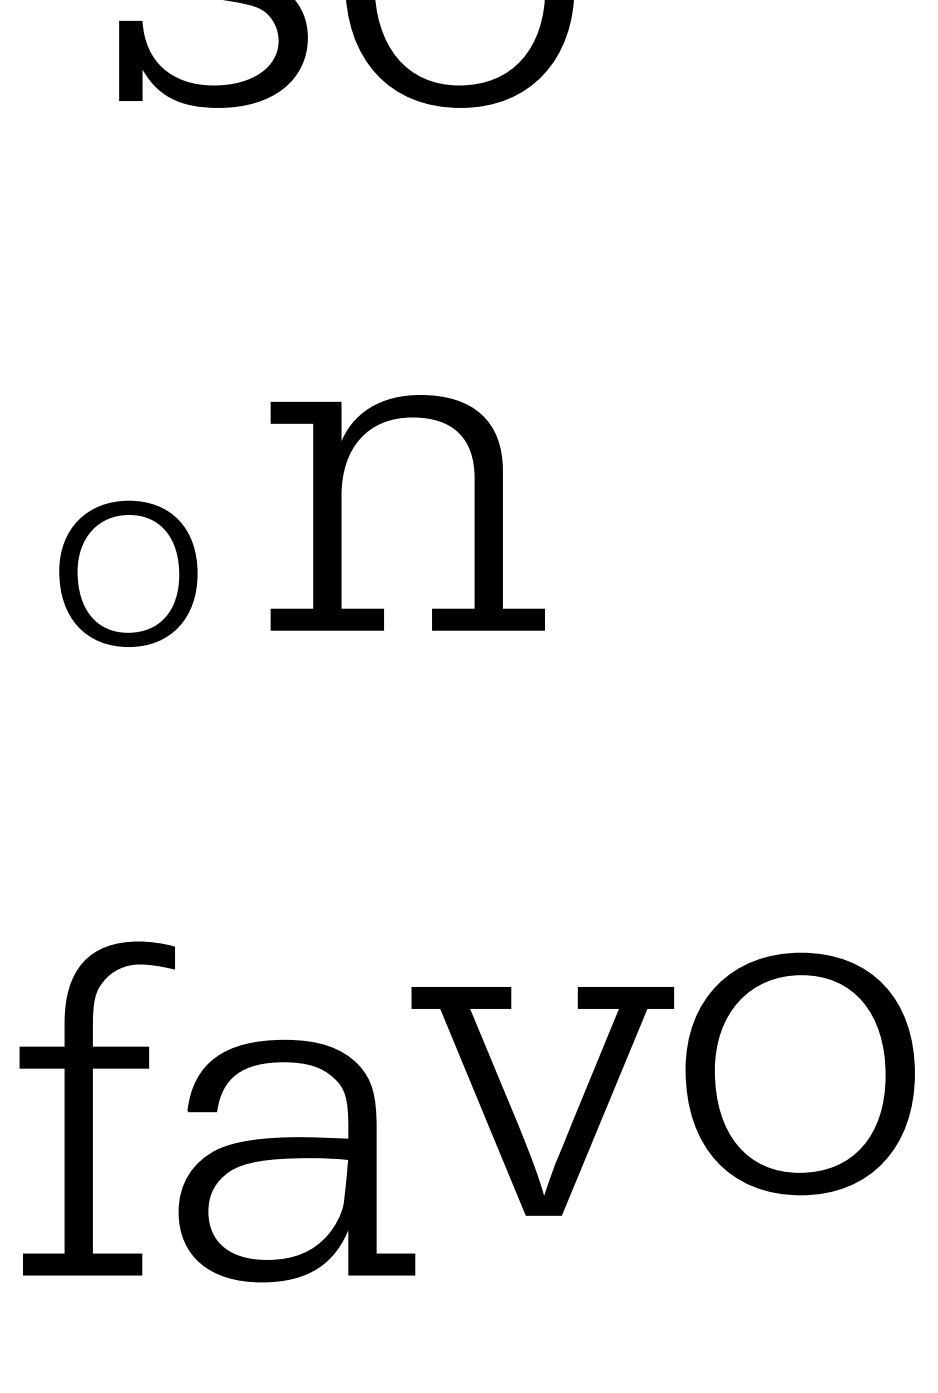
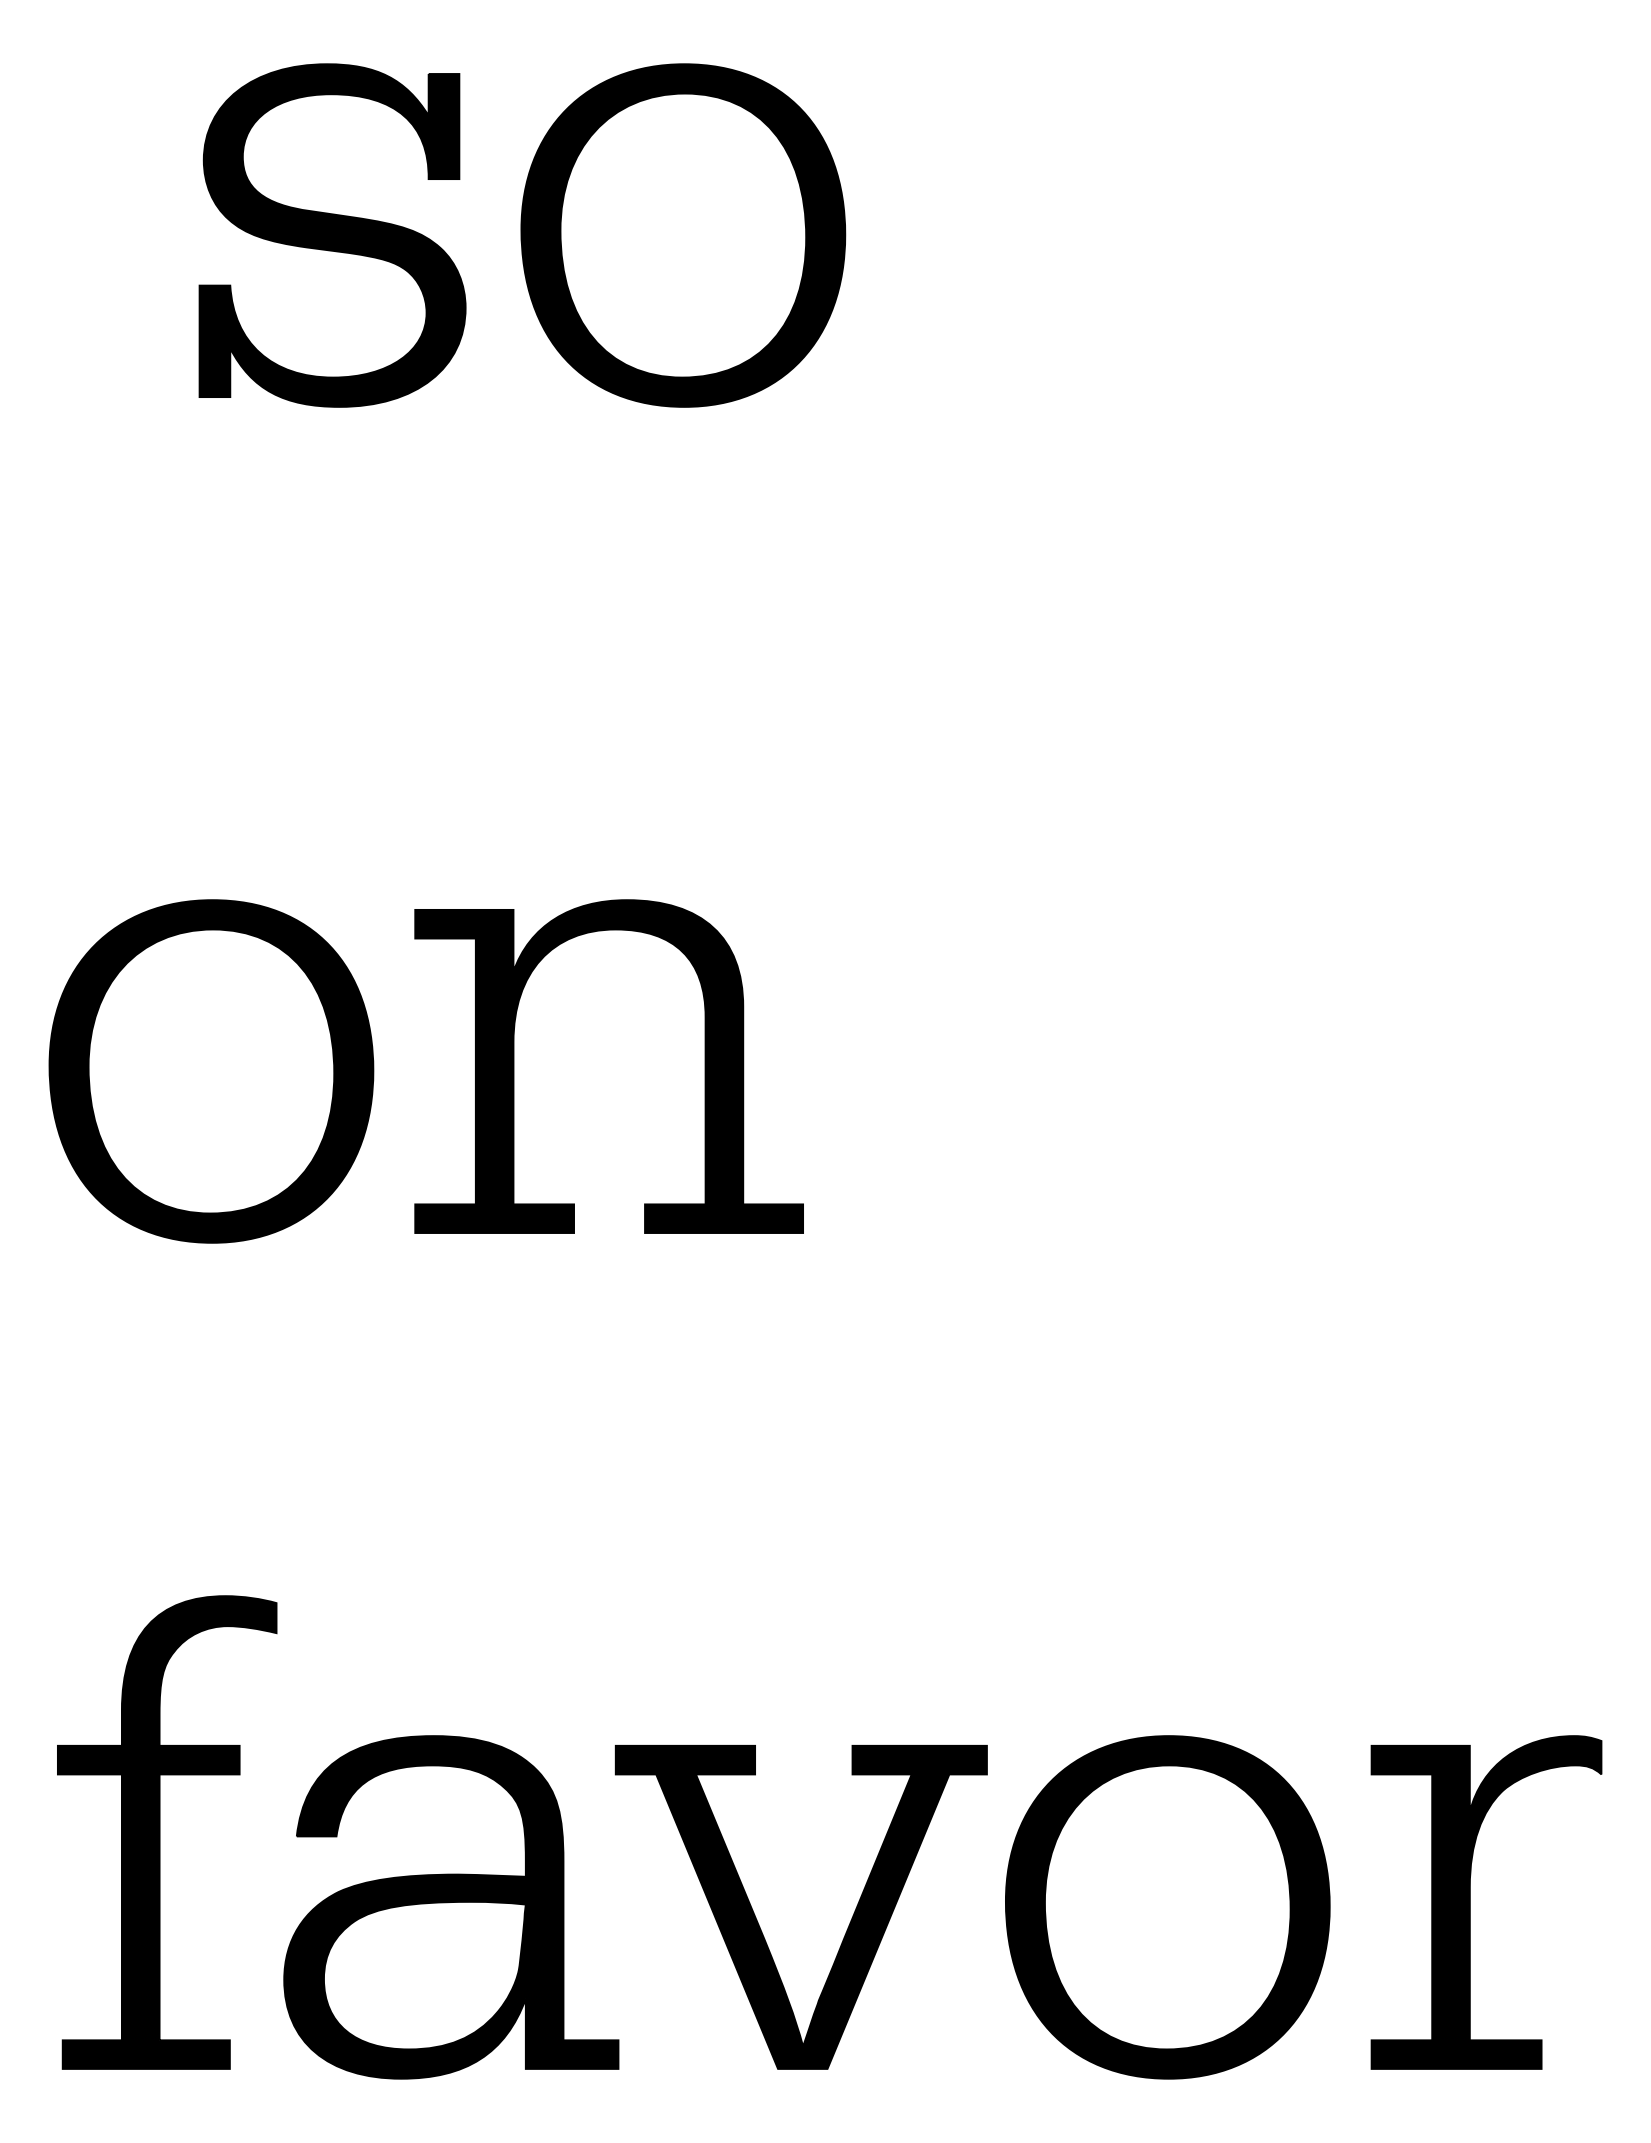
part: (341, 512) -> (514, 1066), moved
part: (128, 573) -> (211, 1071), size x1.67
part: (800, 1074) -> (1167, 1907), moved
part: (514, 1114) -> (760, 1926), moved

